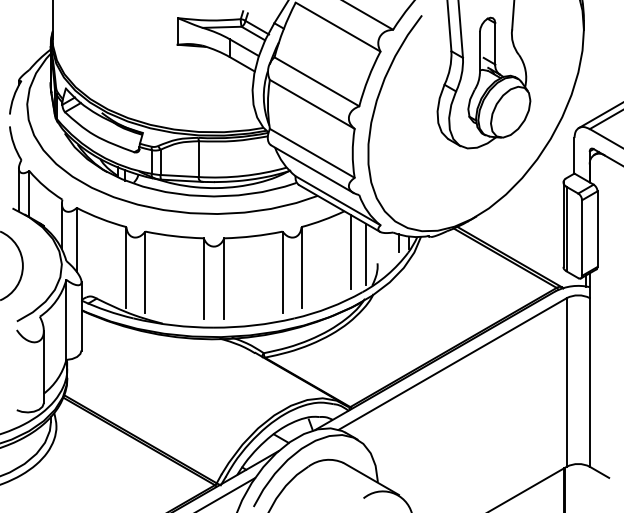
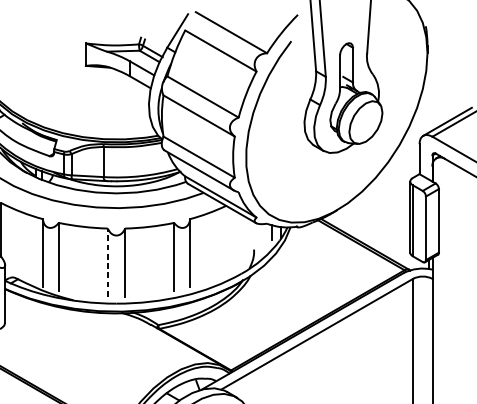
line: (351, 252) -> (232, 240), removed
line: (366, 253) -> (244, 241), removed
line: (203, 278) -> (107, 262), solid -> dashed

